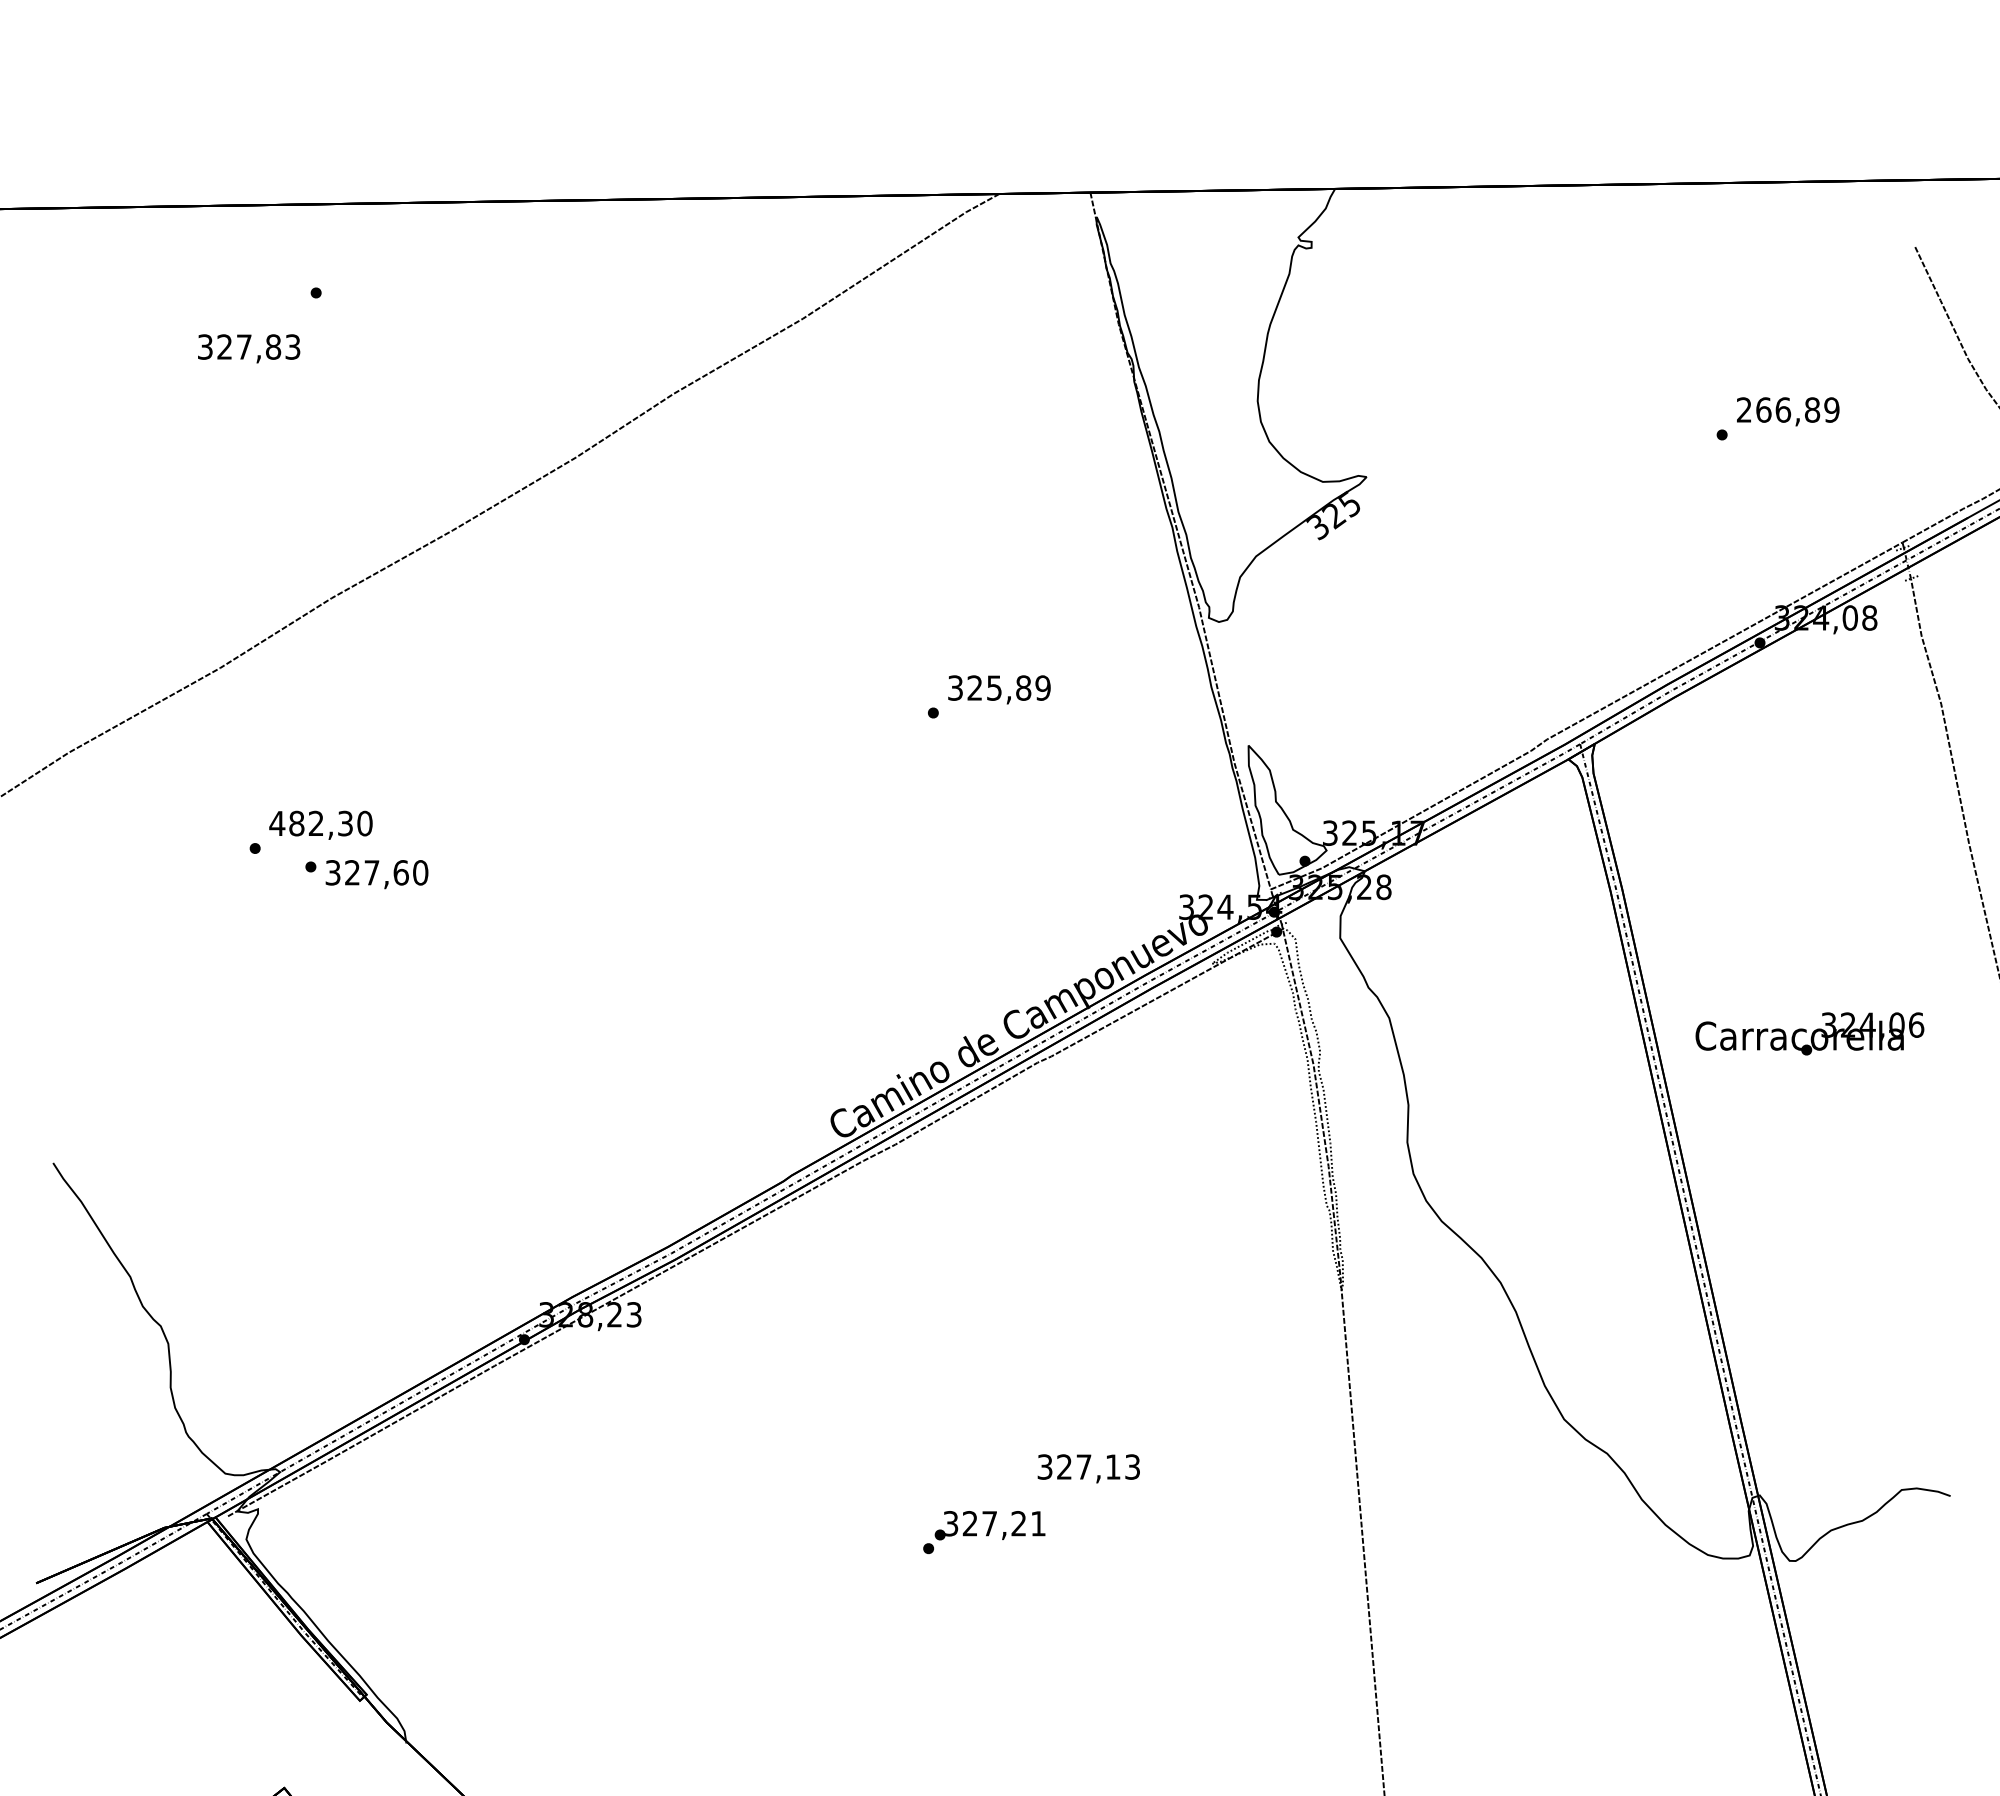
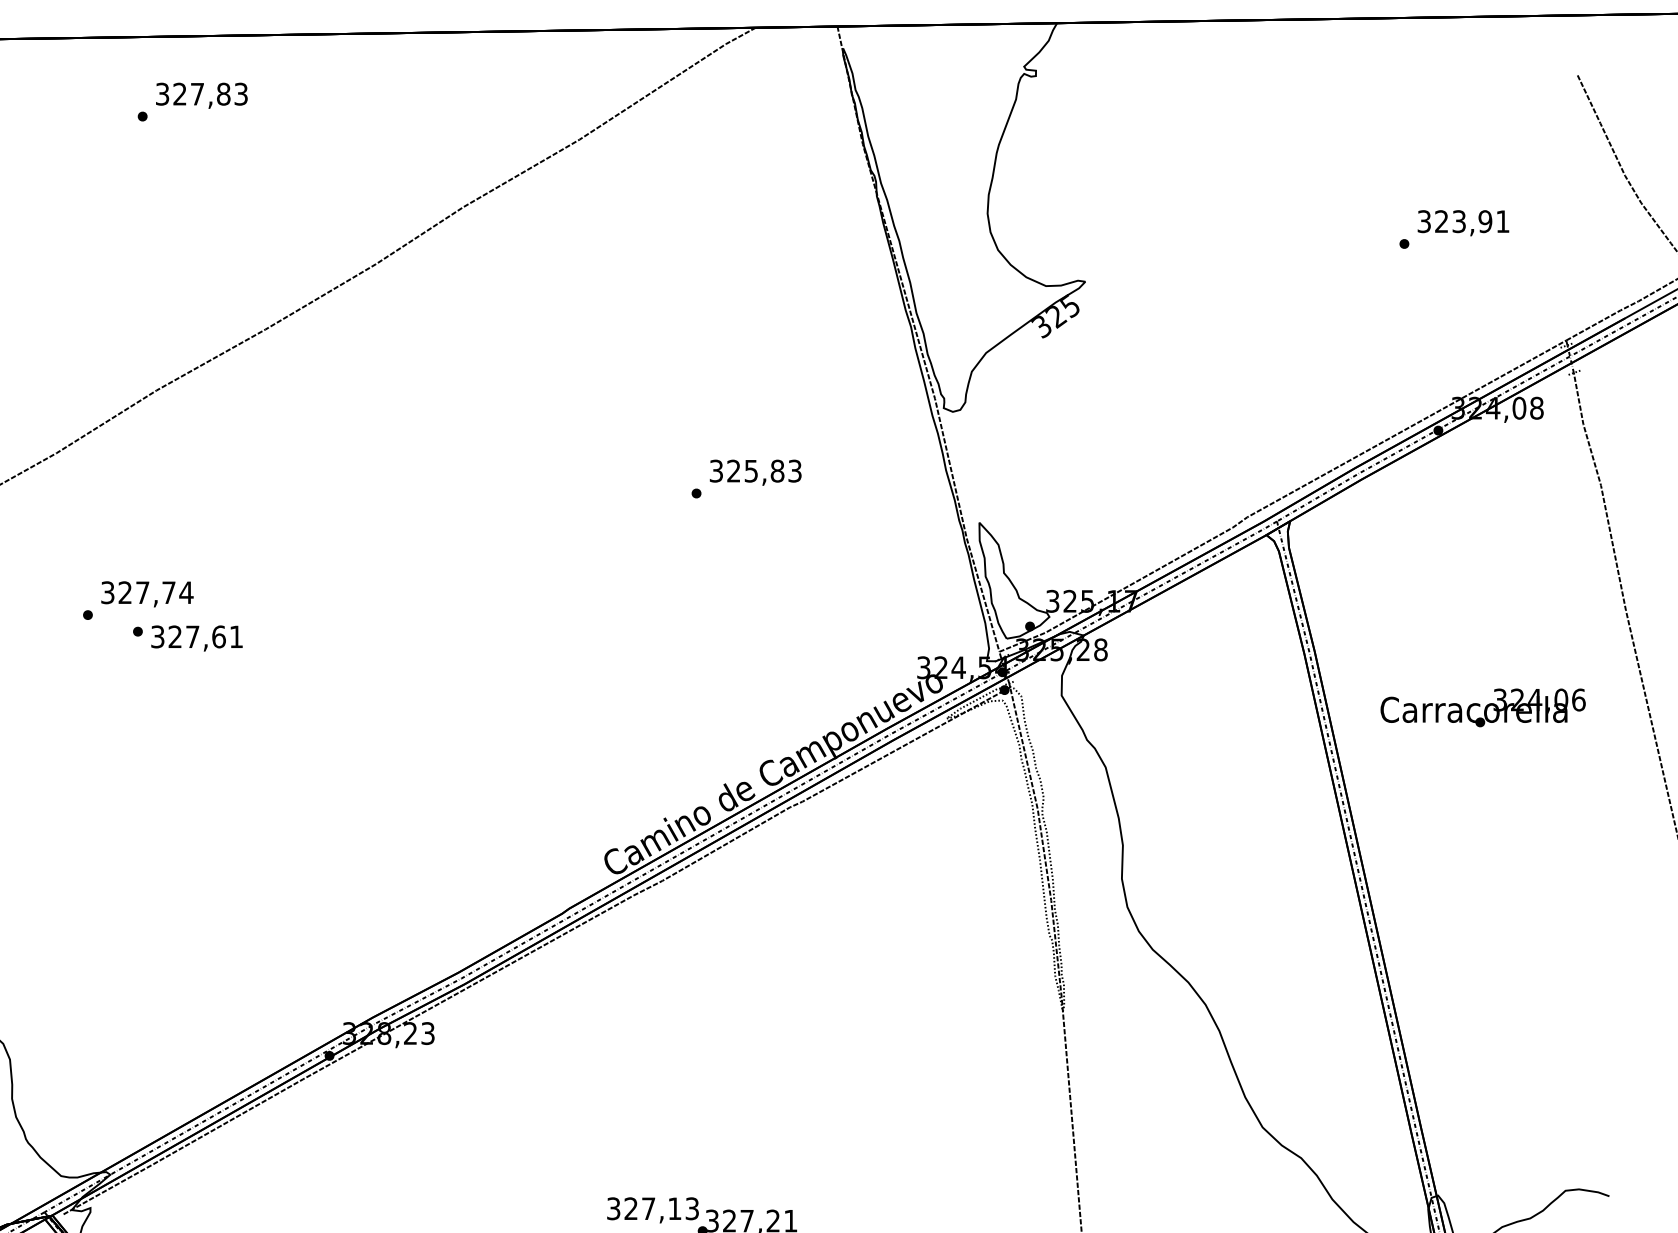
text: (249, 348) -> (202, 95), moved
text: (1788, 409) -> (1463, 221), 266,89 -> 323,91
text: (1042, 687) -> (794, 470), 325,89 -> 325,83
text: (320, 823) -> (146, 592), 482,30 -> 327,74
text: (420, 872) -> (236, 636), 327,60 -> 327,61
text: (1809, 1033) -> (1482, 707), moved
text: (1088, 1468) -> (652, 1210), moved

